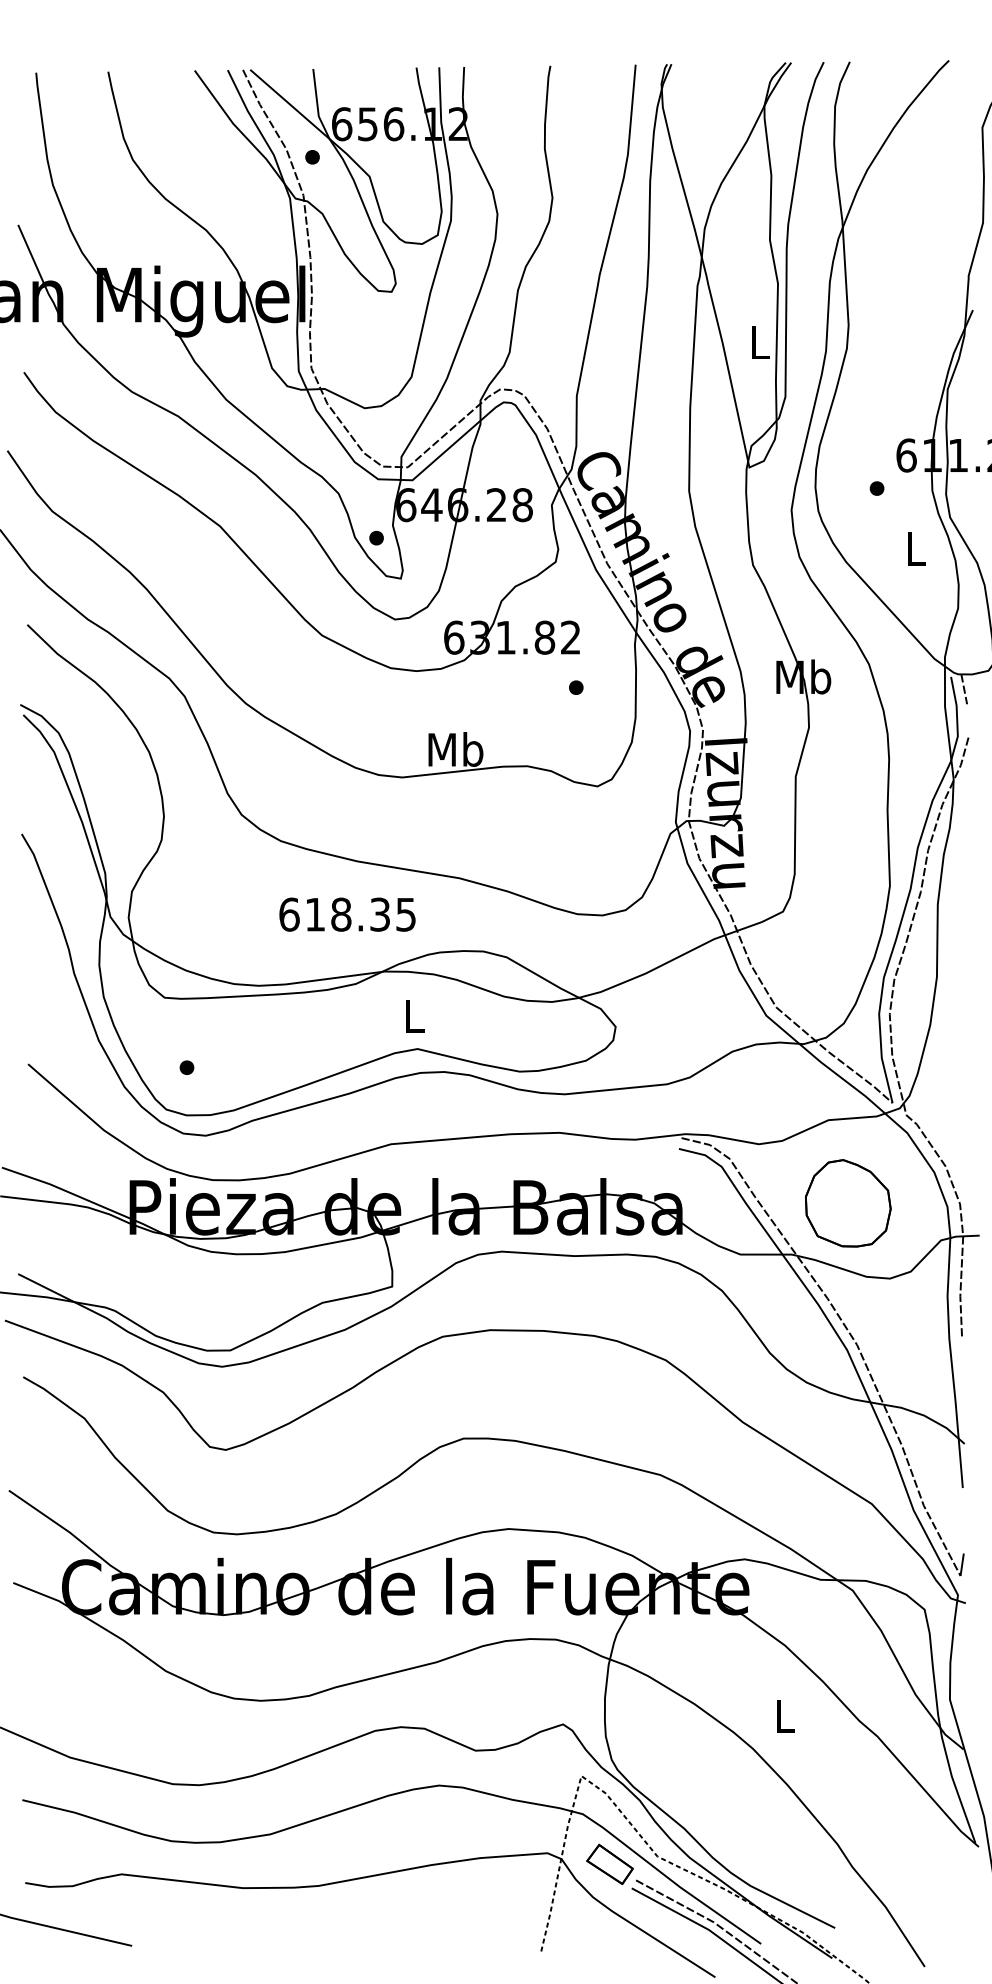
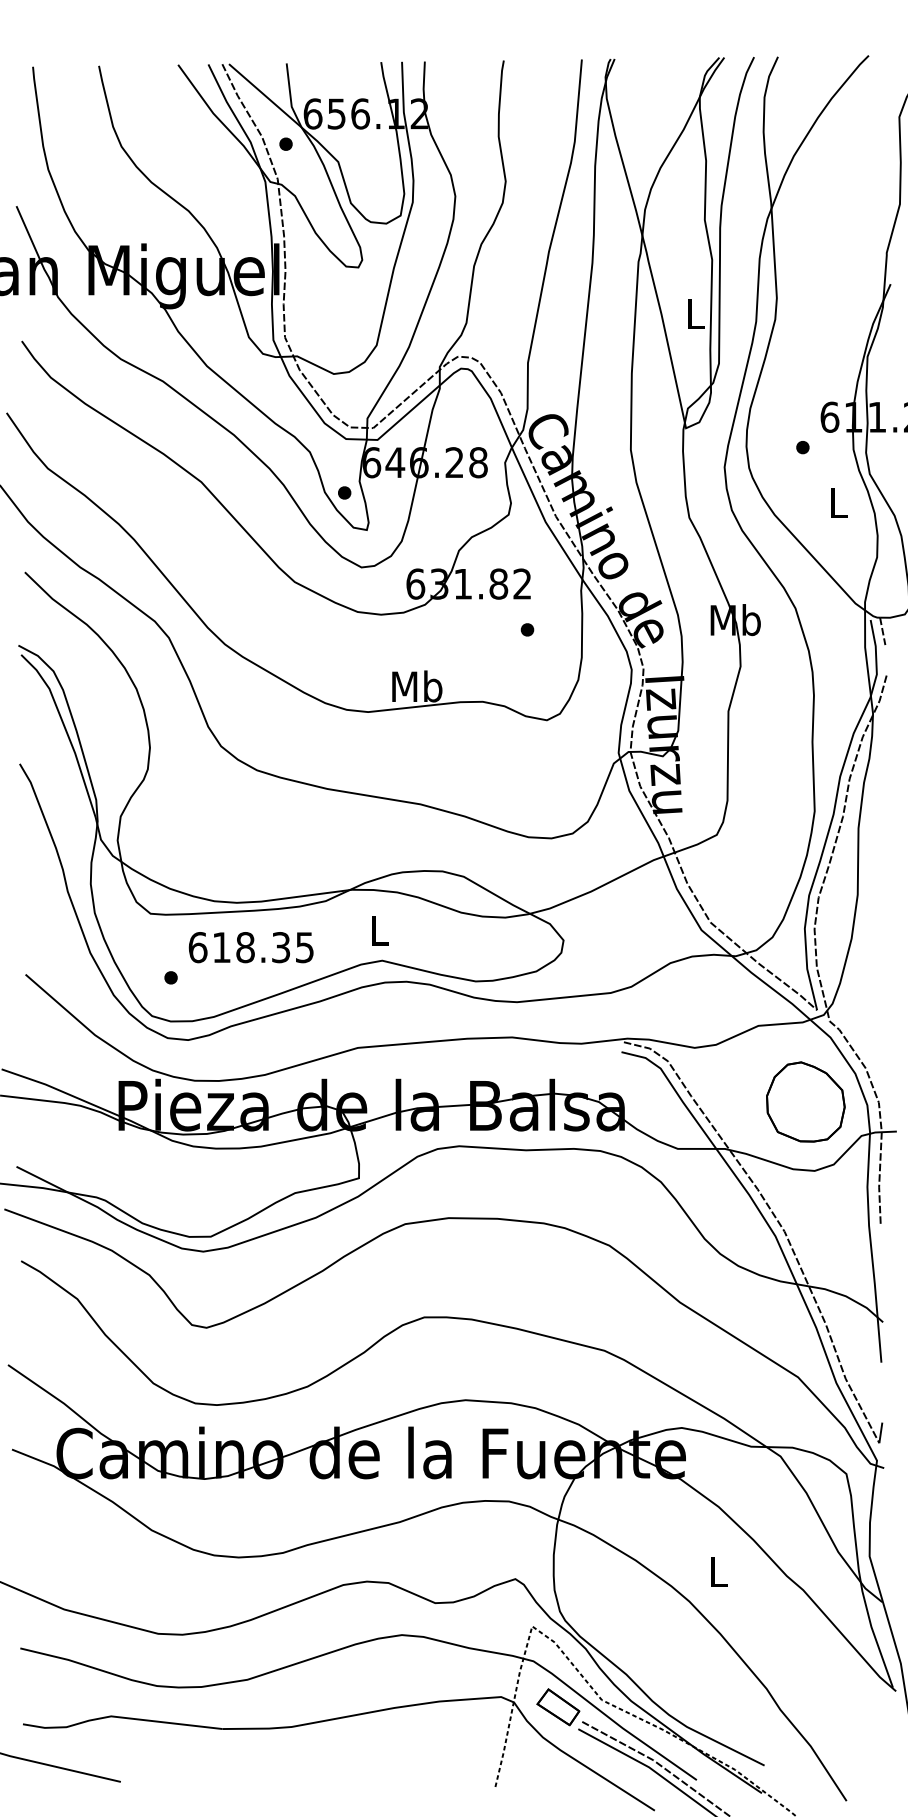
text: (347, 914) -> (251, 947), moved
part: (848, 1203) -> (806, 1102), moved

